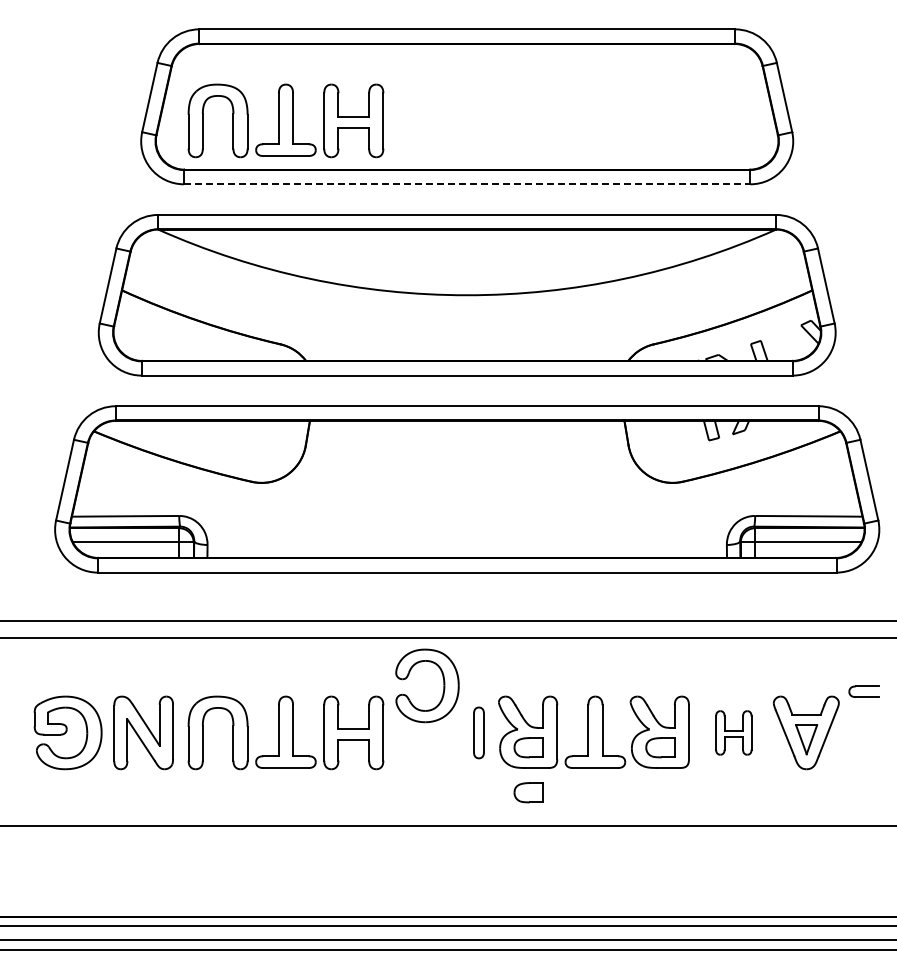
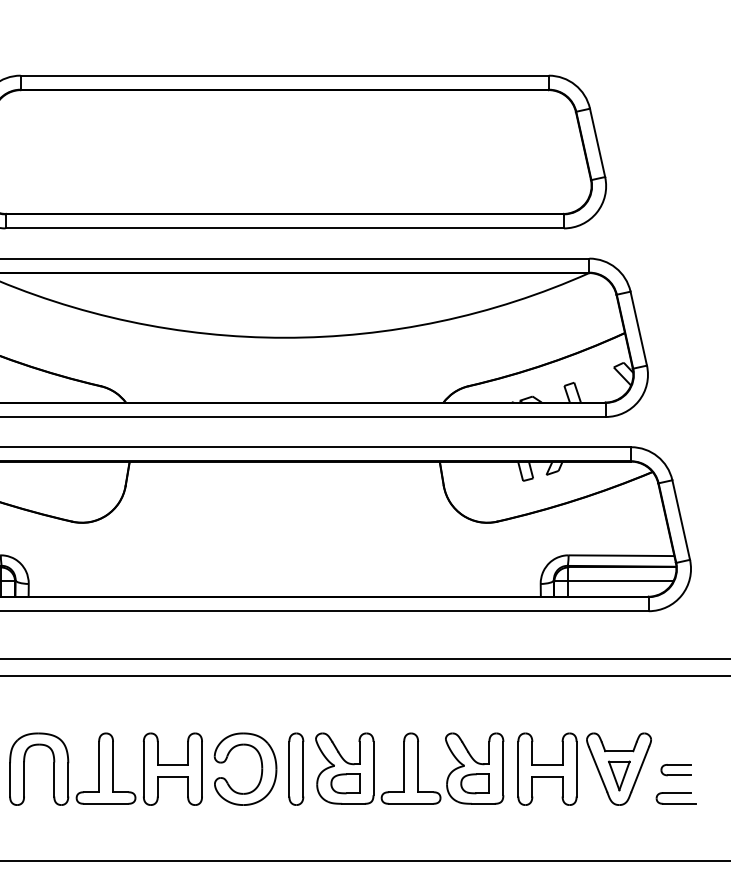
part: (285, 120) -> (105, 165), removed
line: (467, 184) -> (285, 228), dashed -> solid
part: (443, 685) -> (261, 768), moved
part: (863, 691) -> (675, 769), moved
part: (478, 732) -> (295, 768), size x1.43
part: (733, 732) -> (547, 768), size x1.67
part: (864, 762) -> (676, 798), added
part: (528, 792) -> (345, 827), removed

